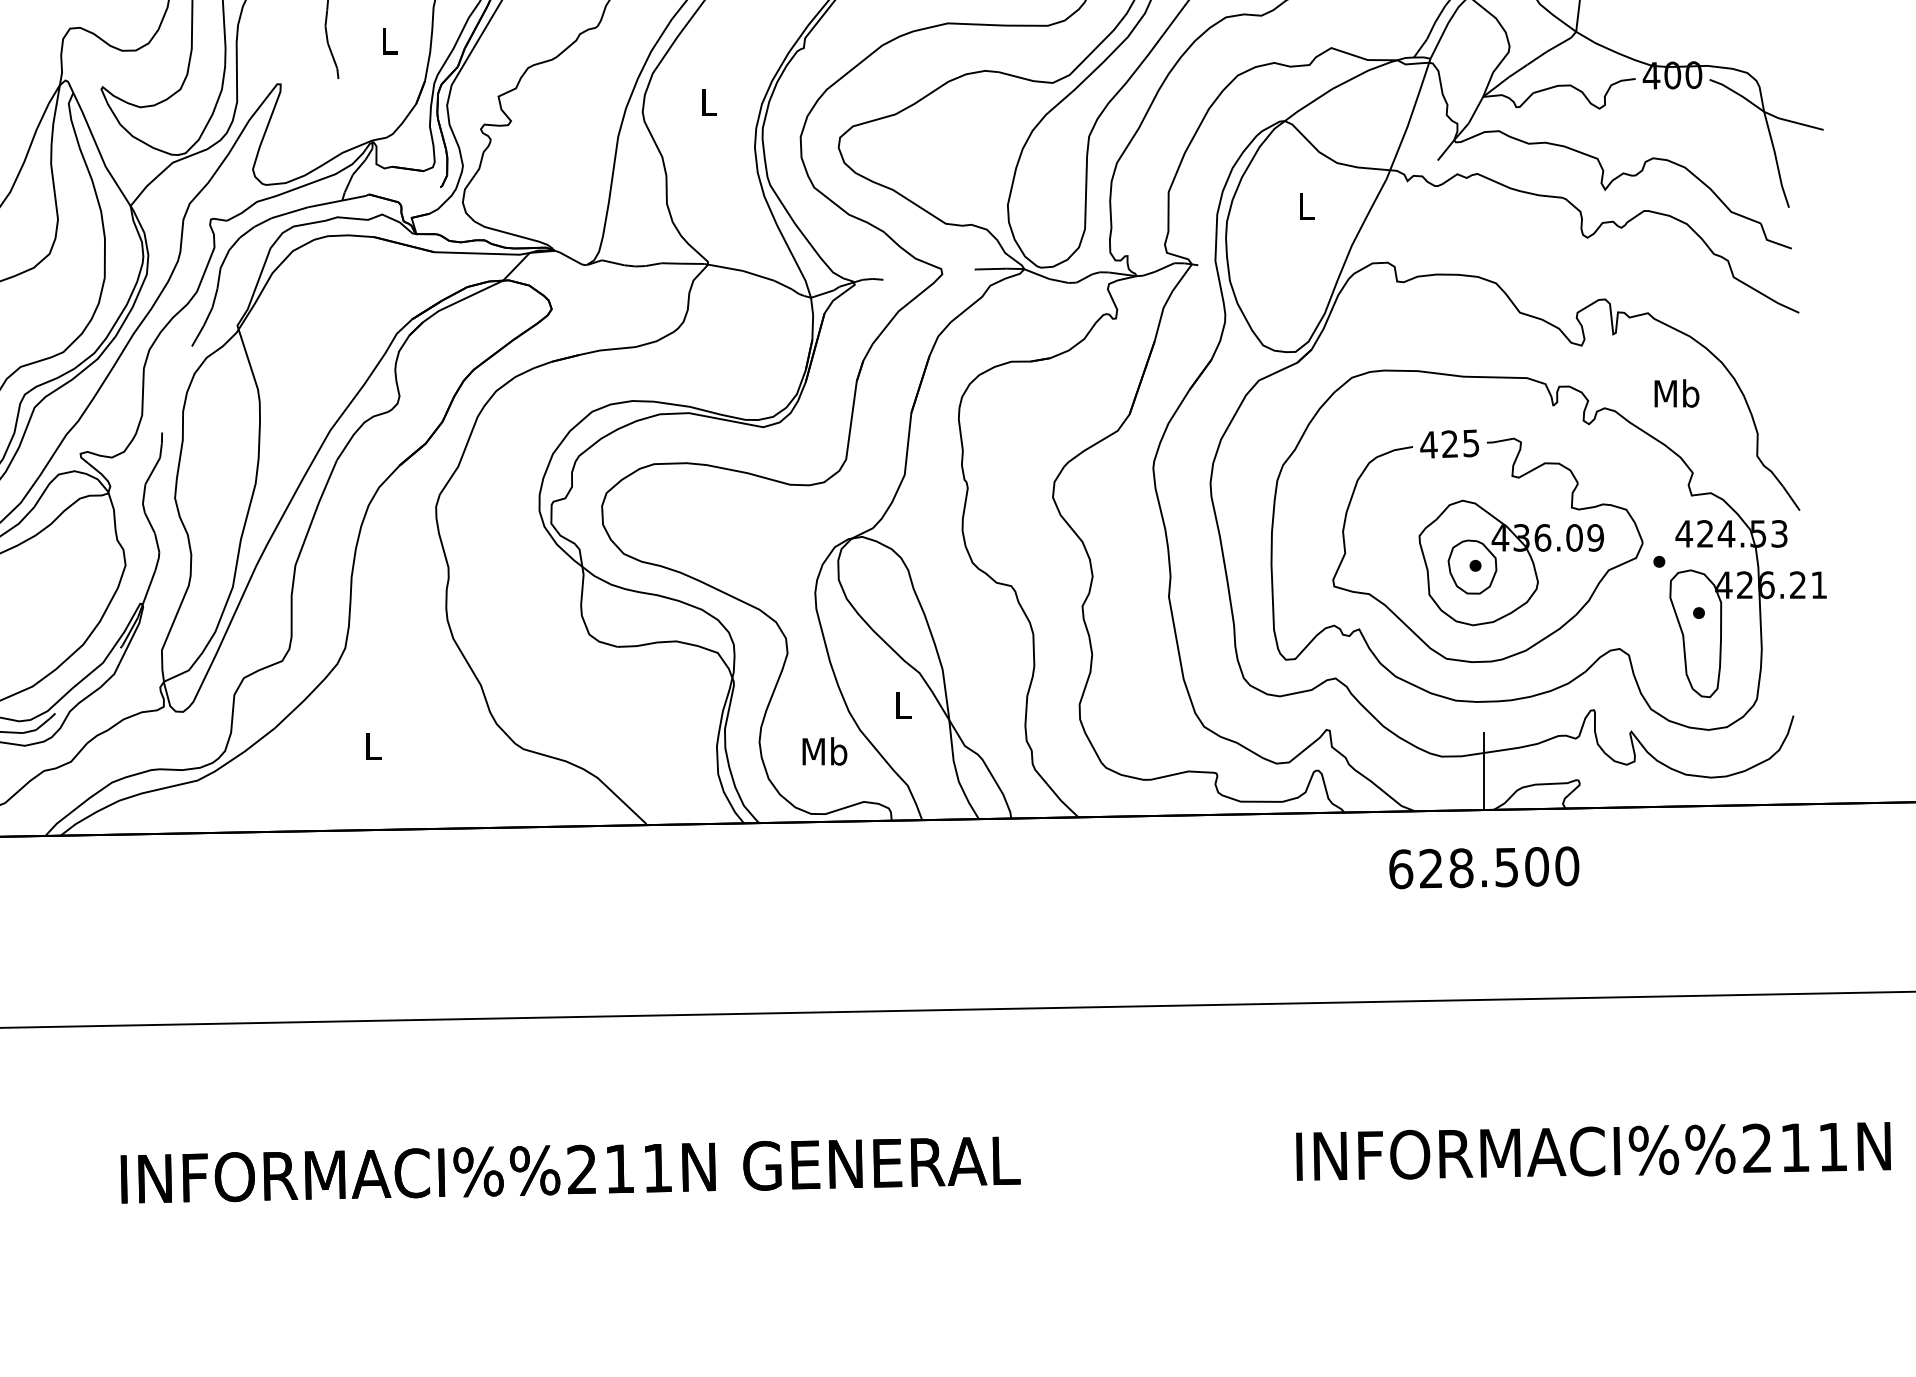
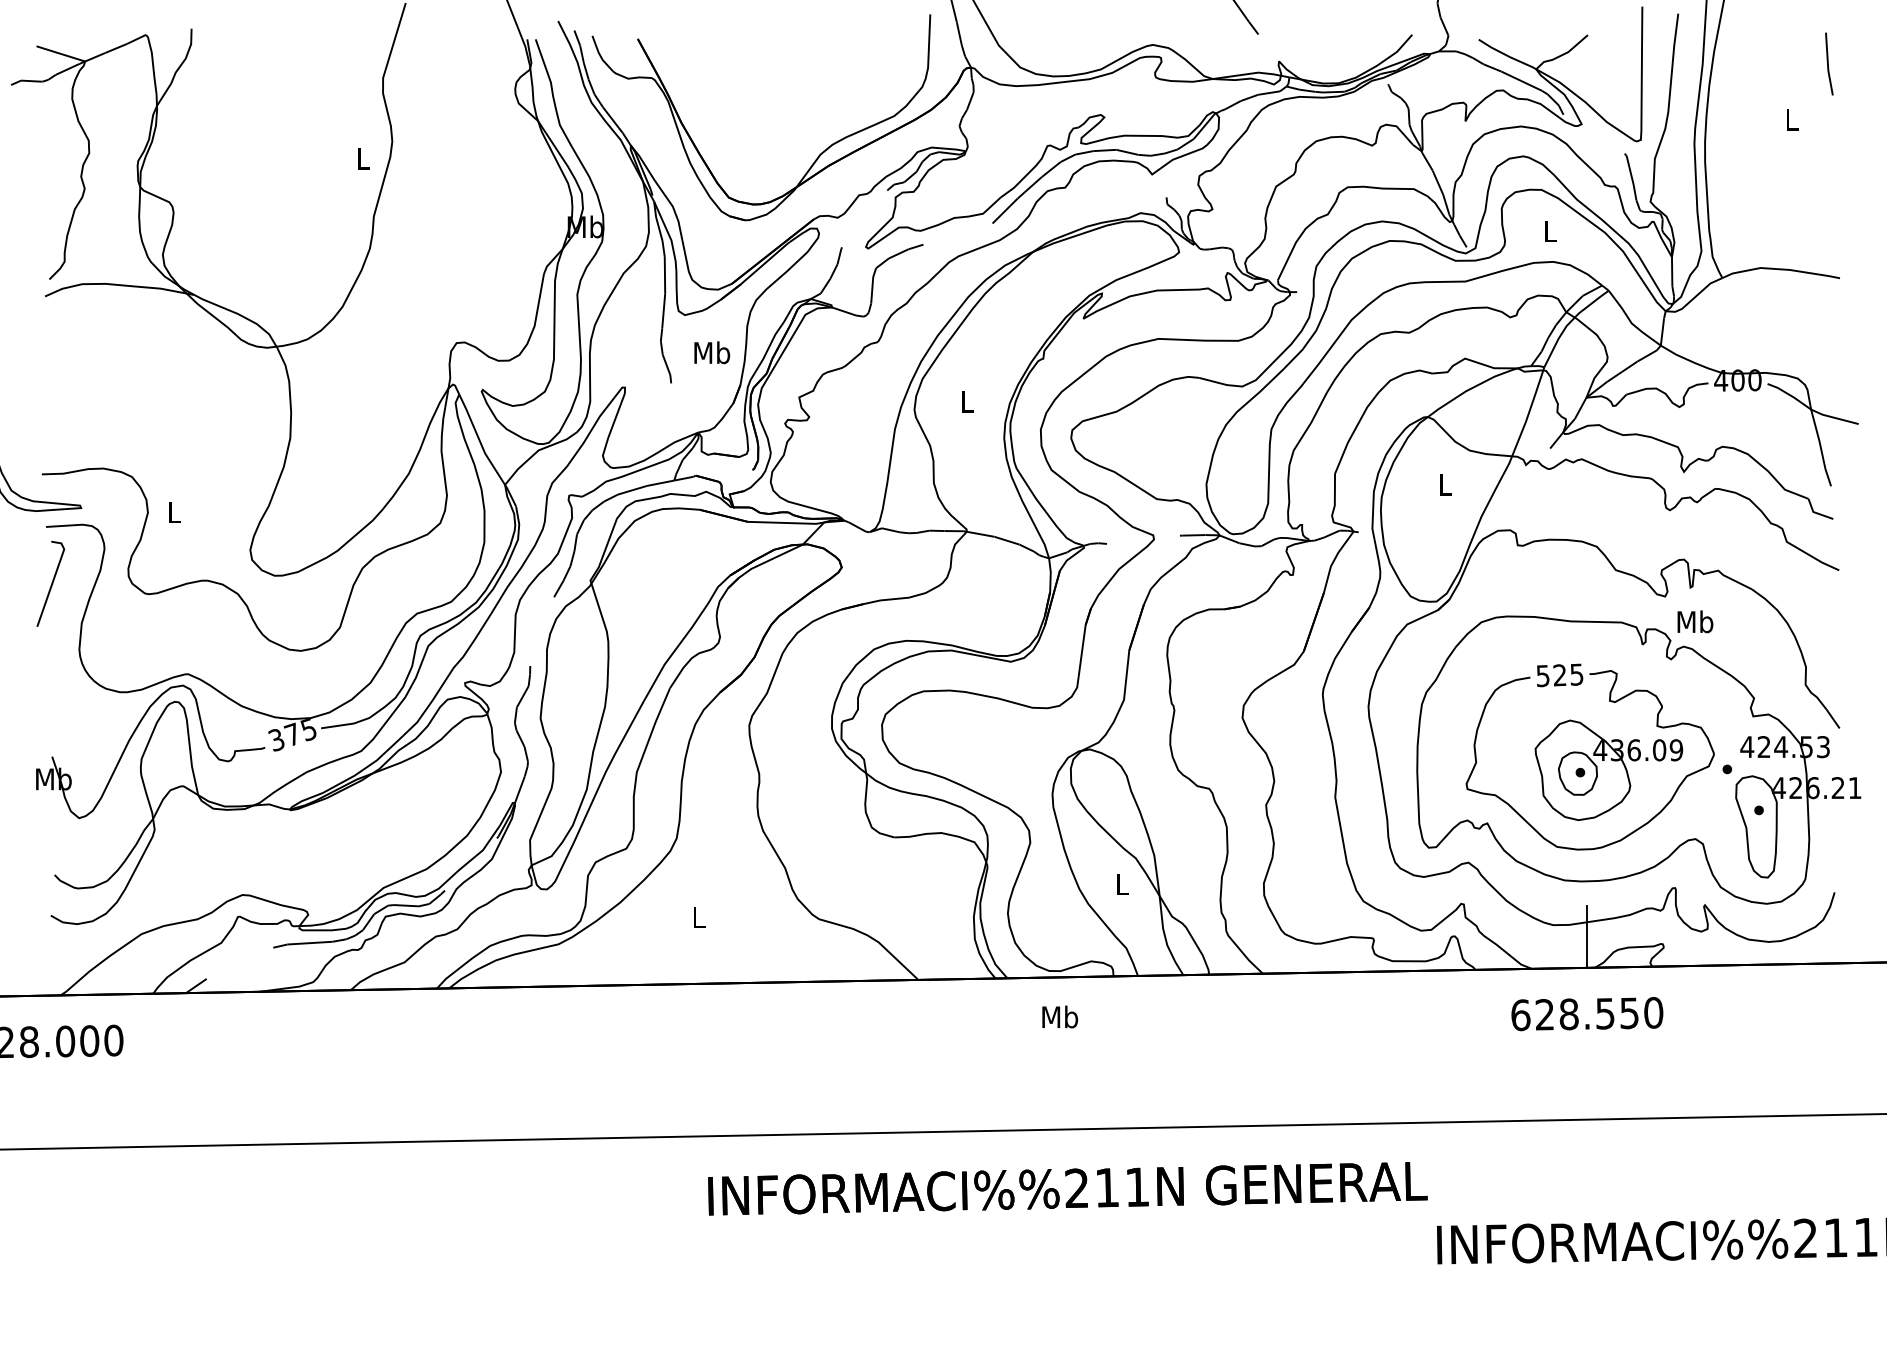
text: (390, 40) -> (712, 352), L -> Mb
text: (1677, 393) -> (1695, 621), moved
text: (1429, 445) -> (1543, 676), 425 -> 525
text: (825, 750) -> (1060, 1016), moved
text: (1536, 867) -> (1629, 1013), 628.500 -> 628.550
text: (570, 1169) -> (1067, 1188), moved

